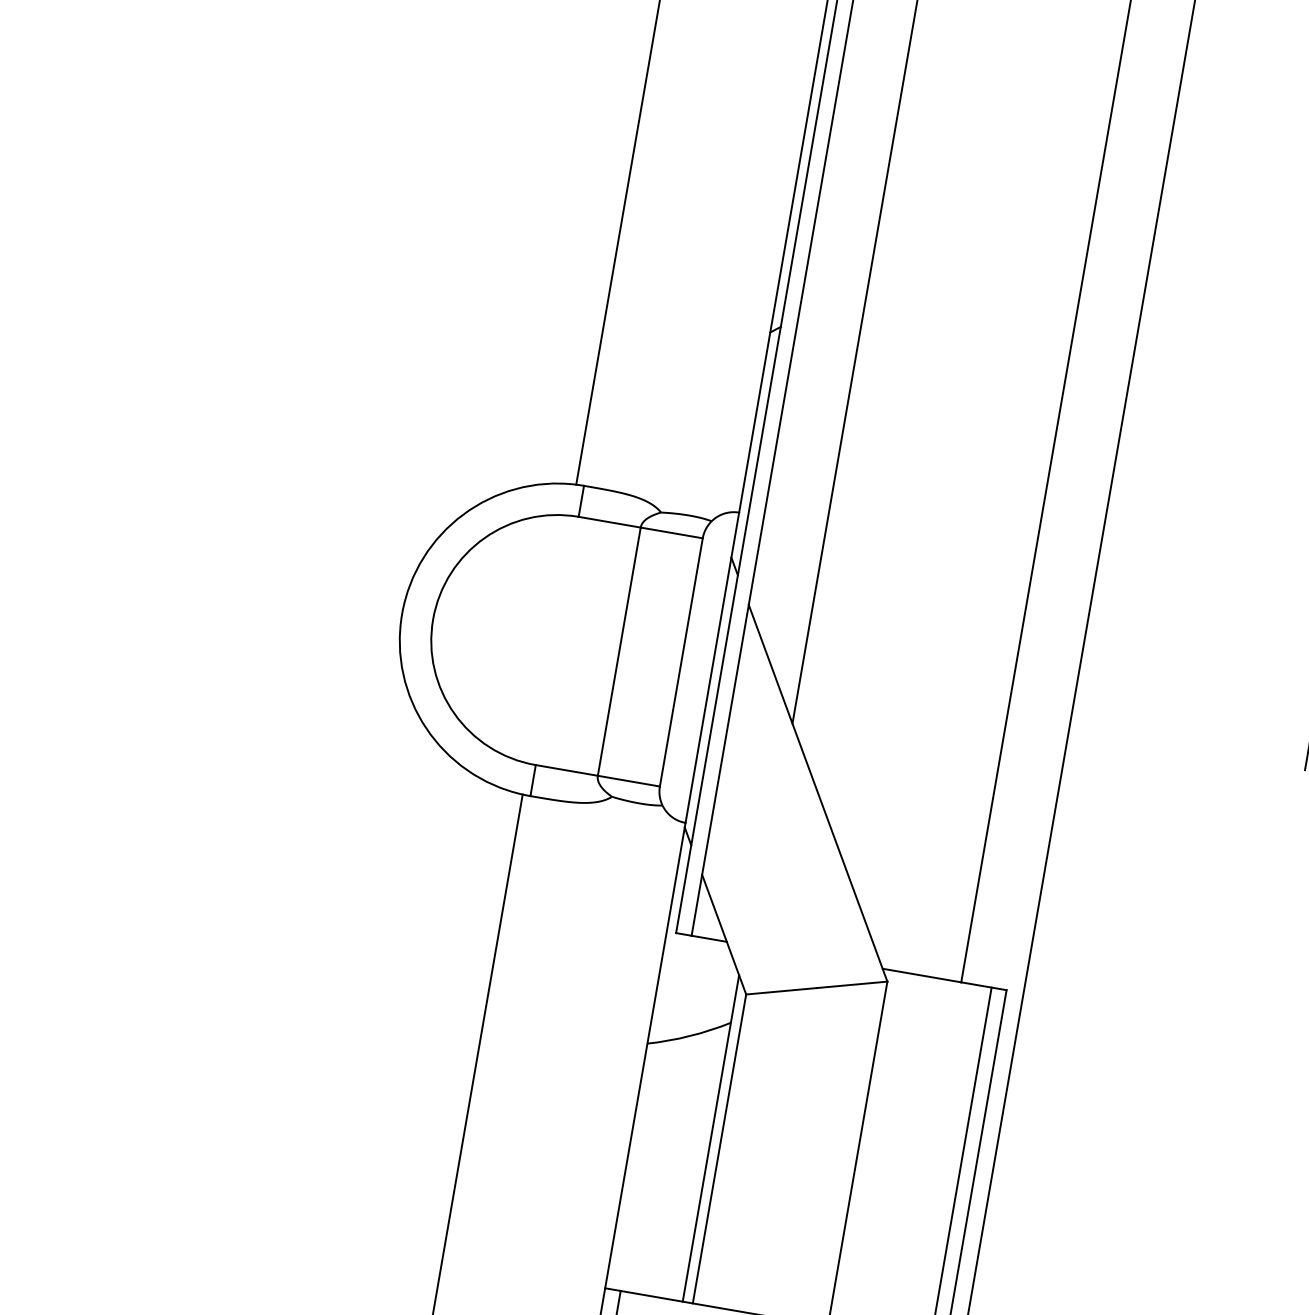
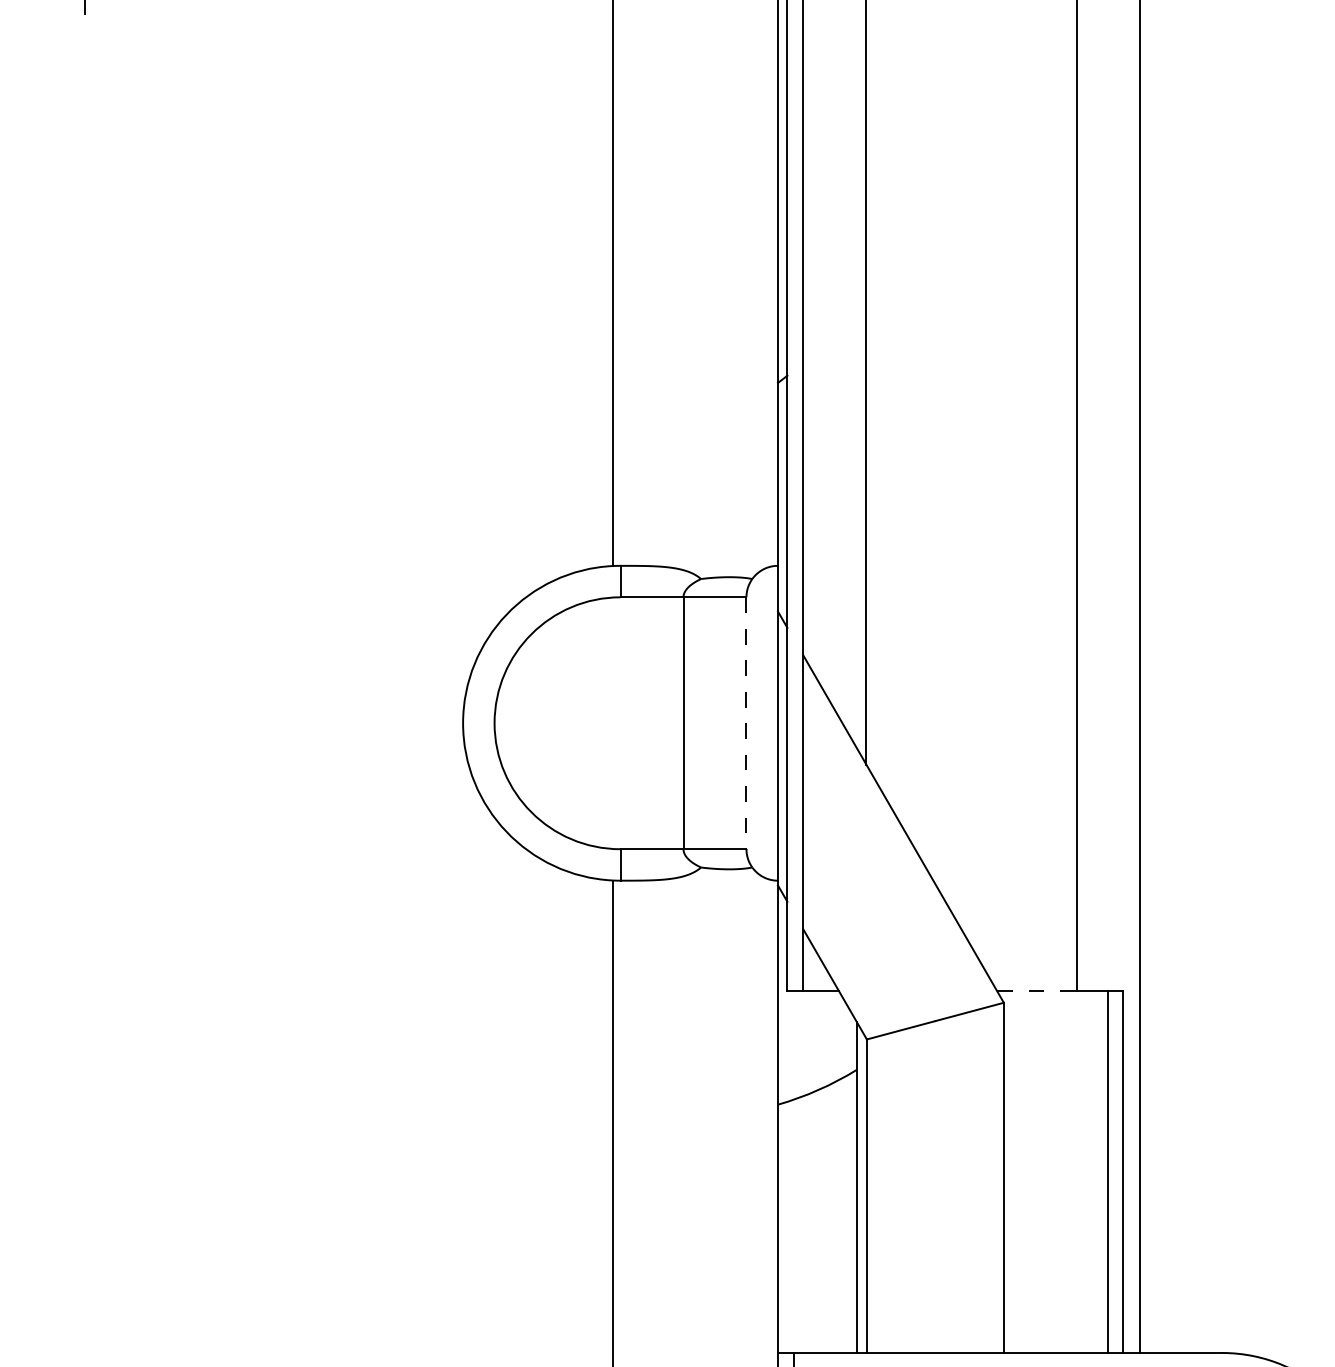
line: (681, 662) -> (746, 723), solid -> dashed
line: (921, 975) -> (1036, 990), solid -> dashed

